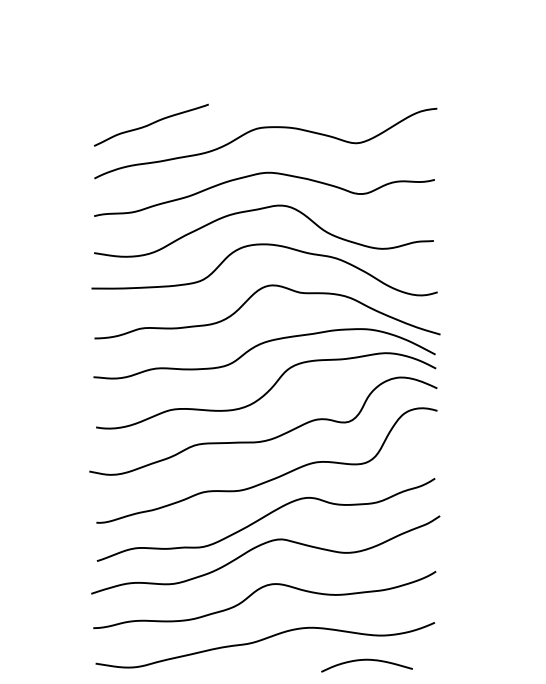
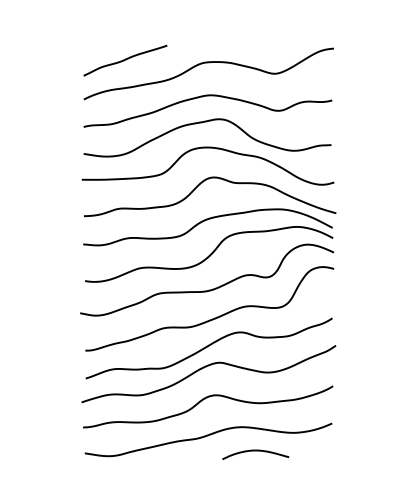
curve: (366, 661) -> (255, 451), moved

